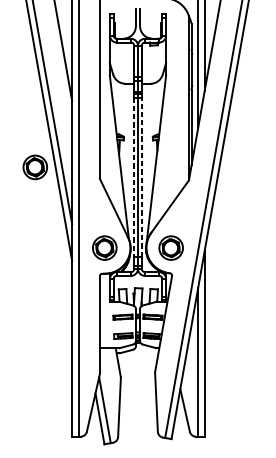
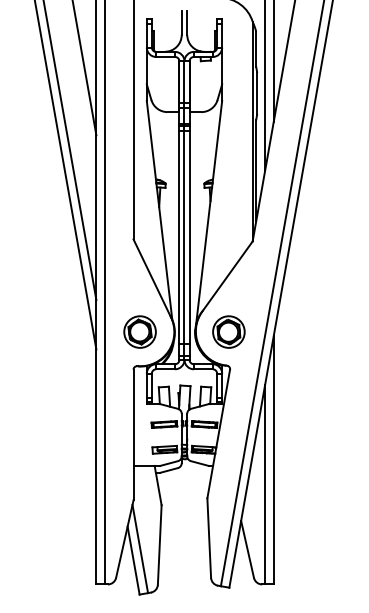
part: (34, 166) -> (46, 223), removed
line: (134, 177) -> (179, 237), dashed -> solid
line: (141, 177) -> (189, 237), dashed -> solid

